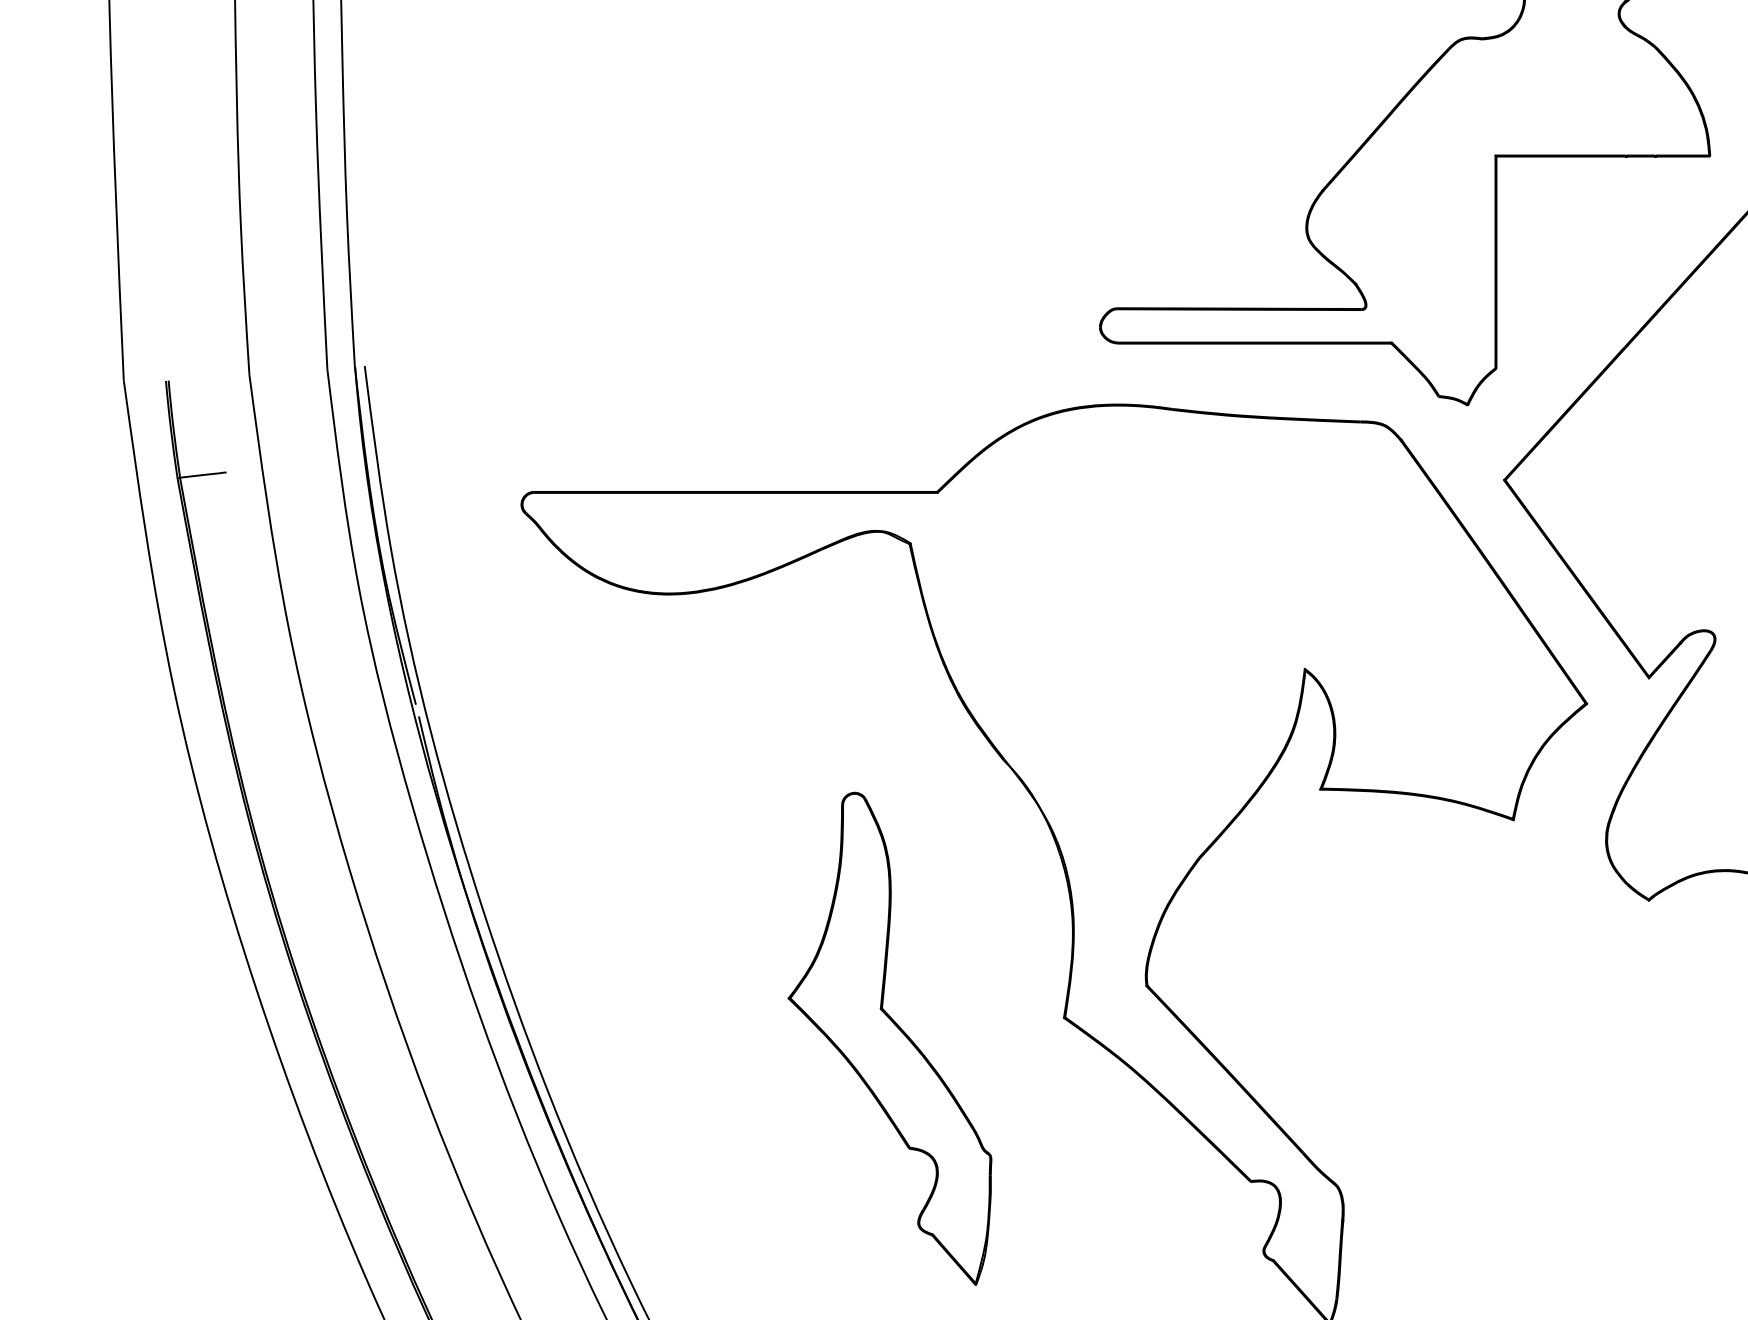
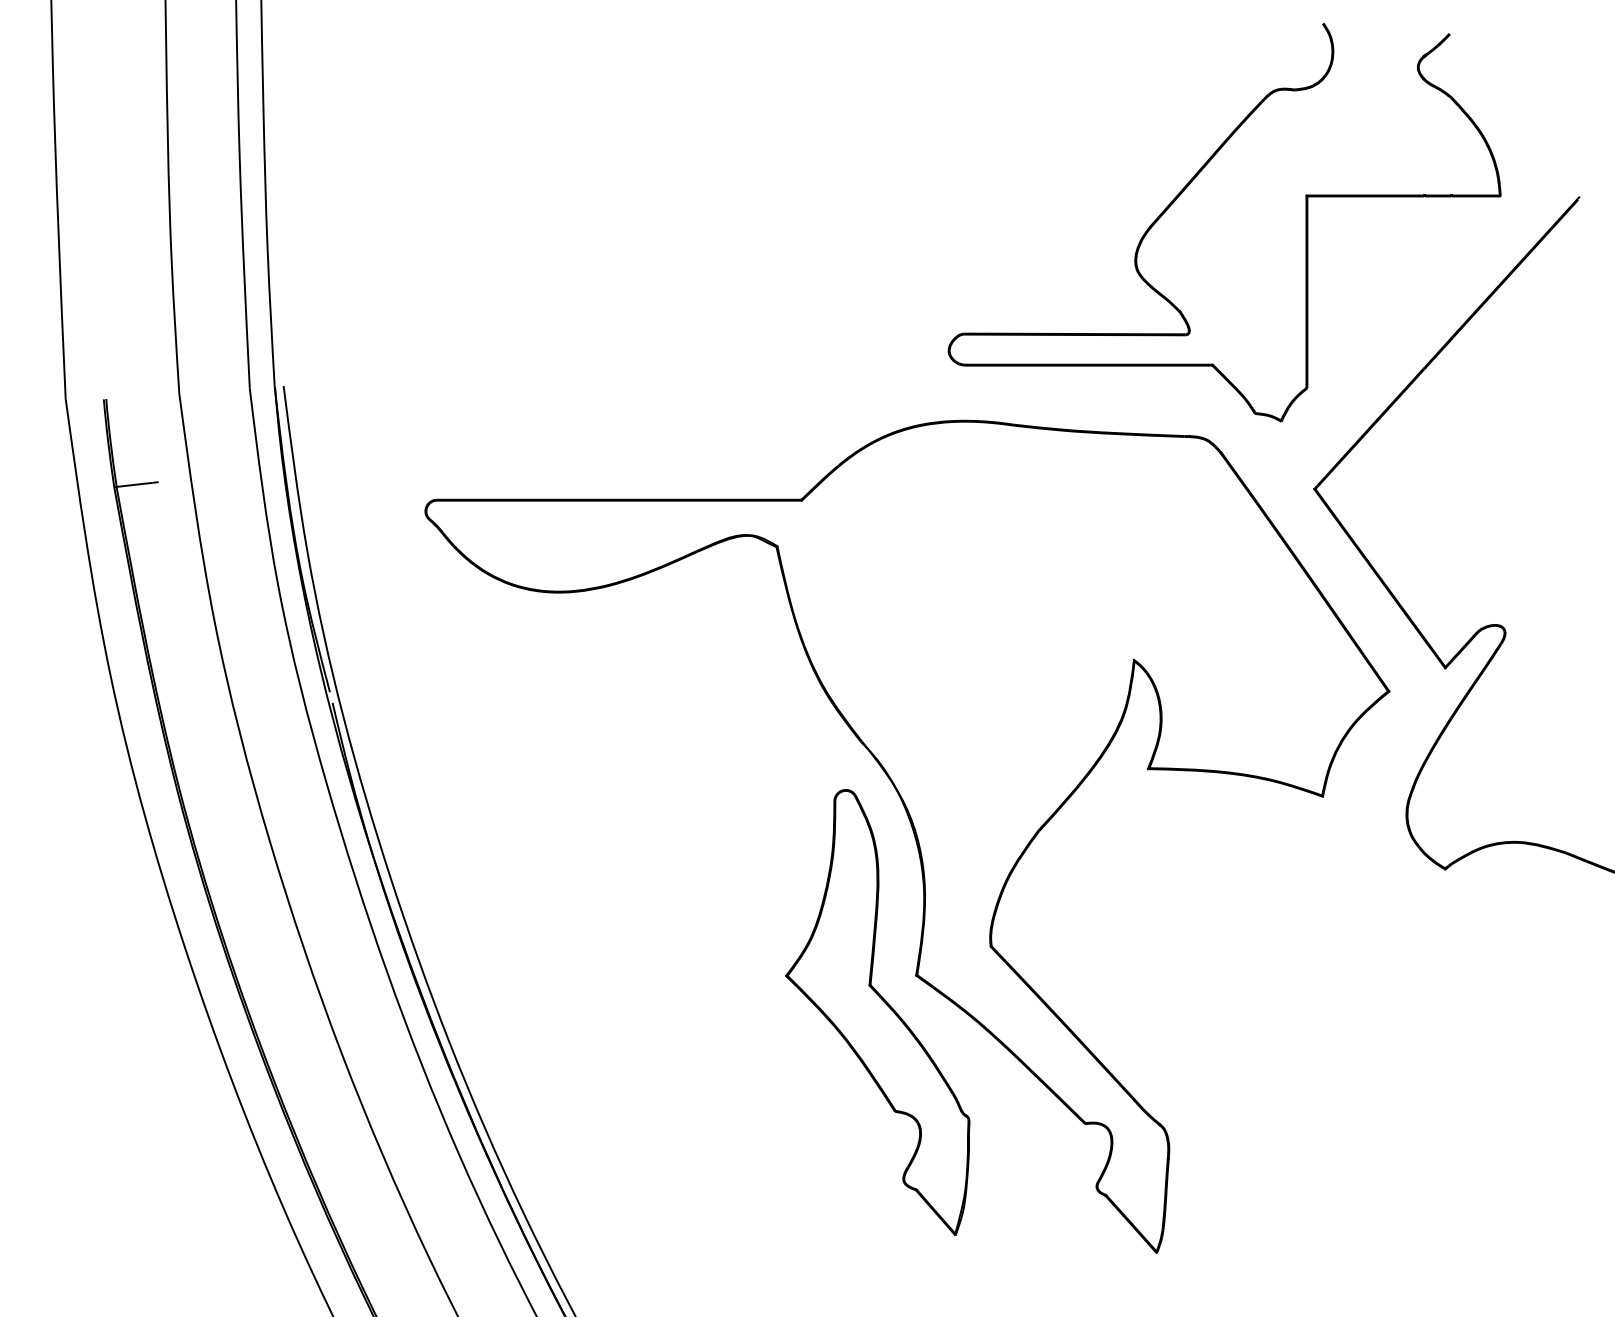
part: (889, 1038) -> (877, 1012), moved

